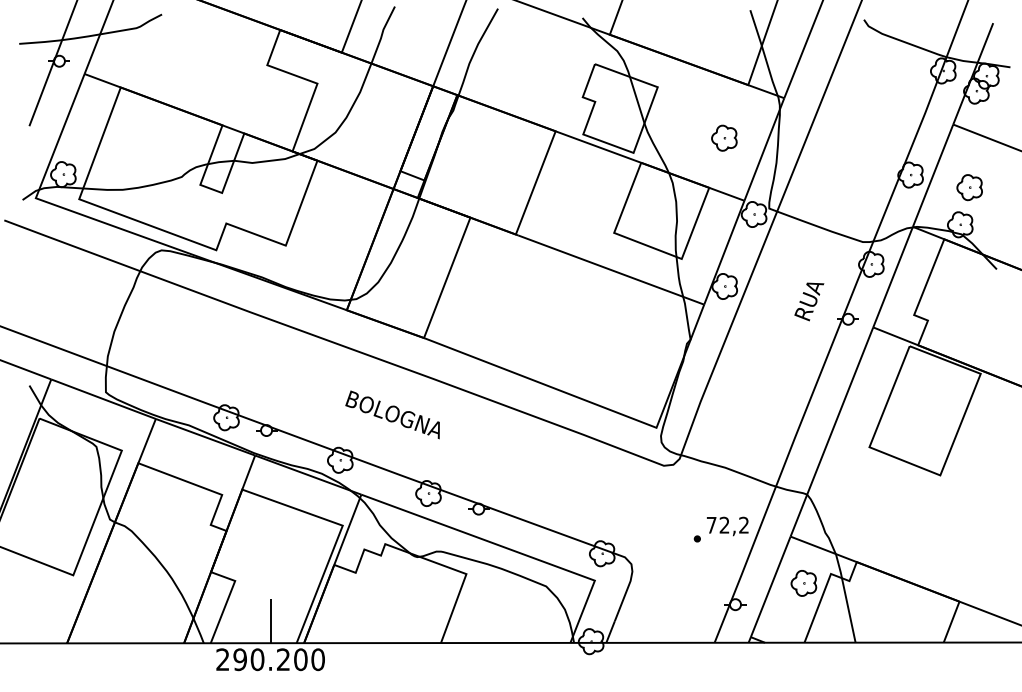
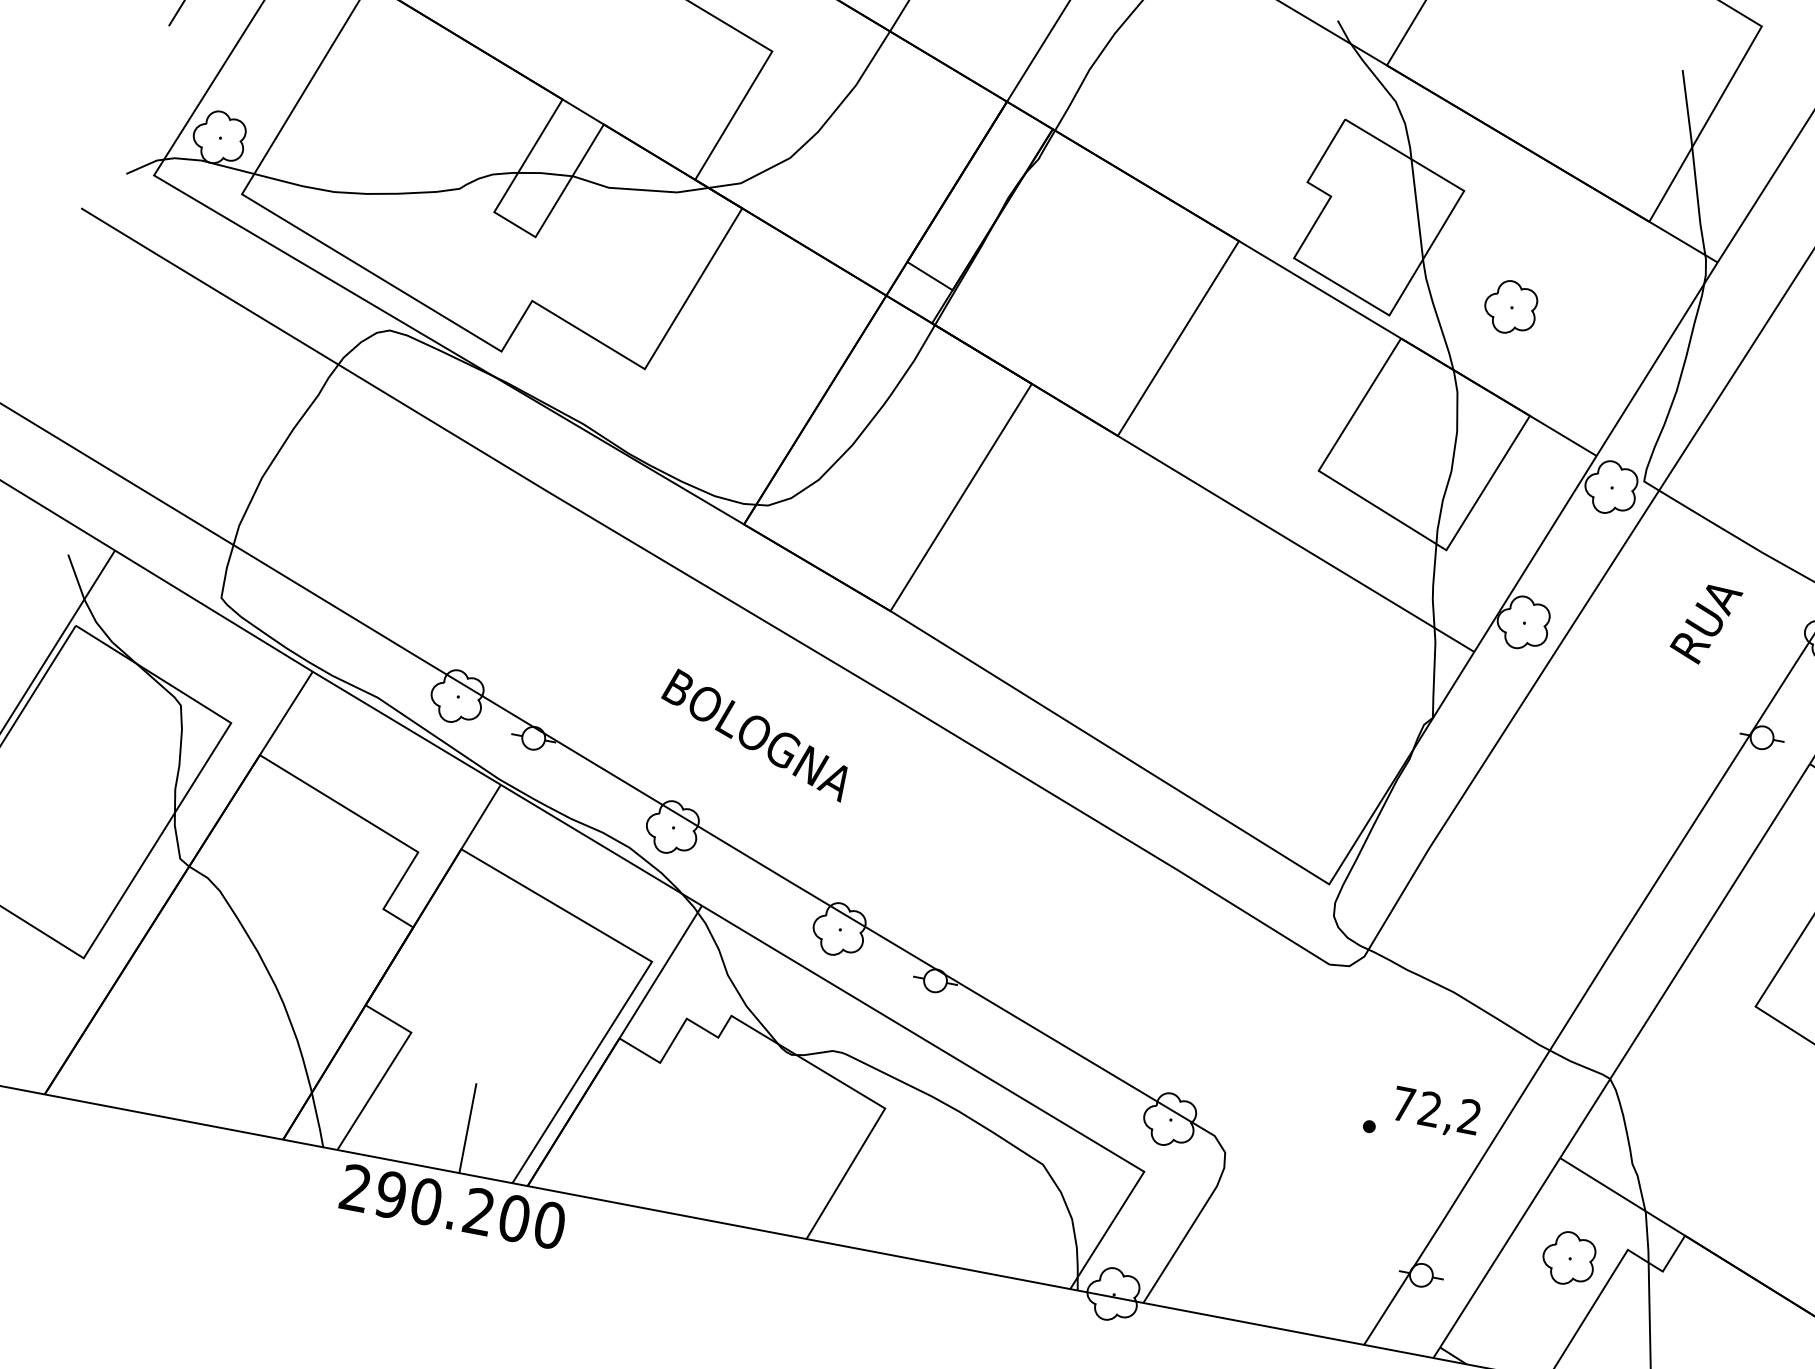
part: (724, 137) -> (1511, 306), moved
text: (809, 301) -> (1706, 624), moved
text: (392, 414) -> (754, 733), moved

